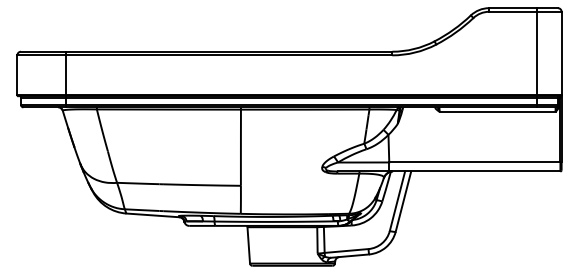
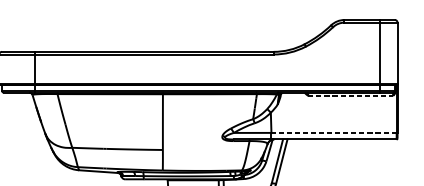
line: (497, 111) -> (350, 95), solid -> dashed
line: (474, 162) -> (333, 132), solid -> dashed

